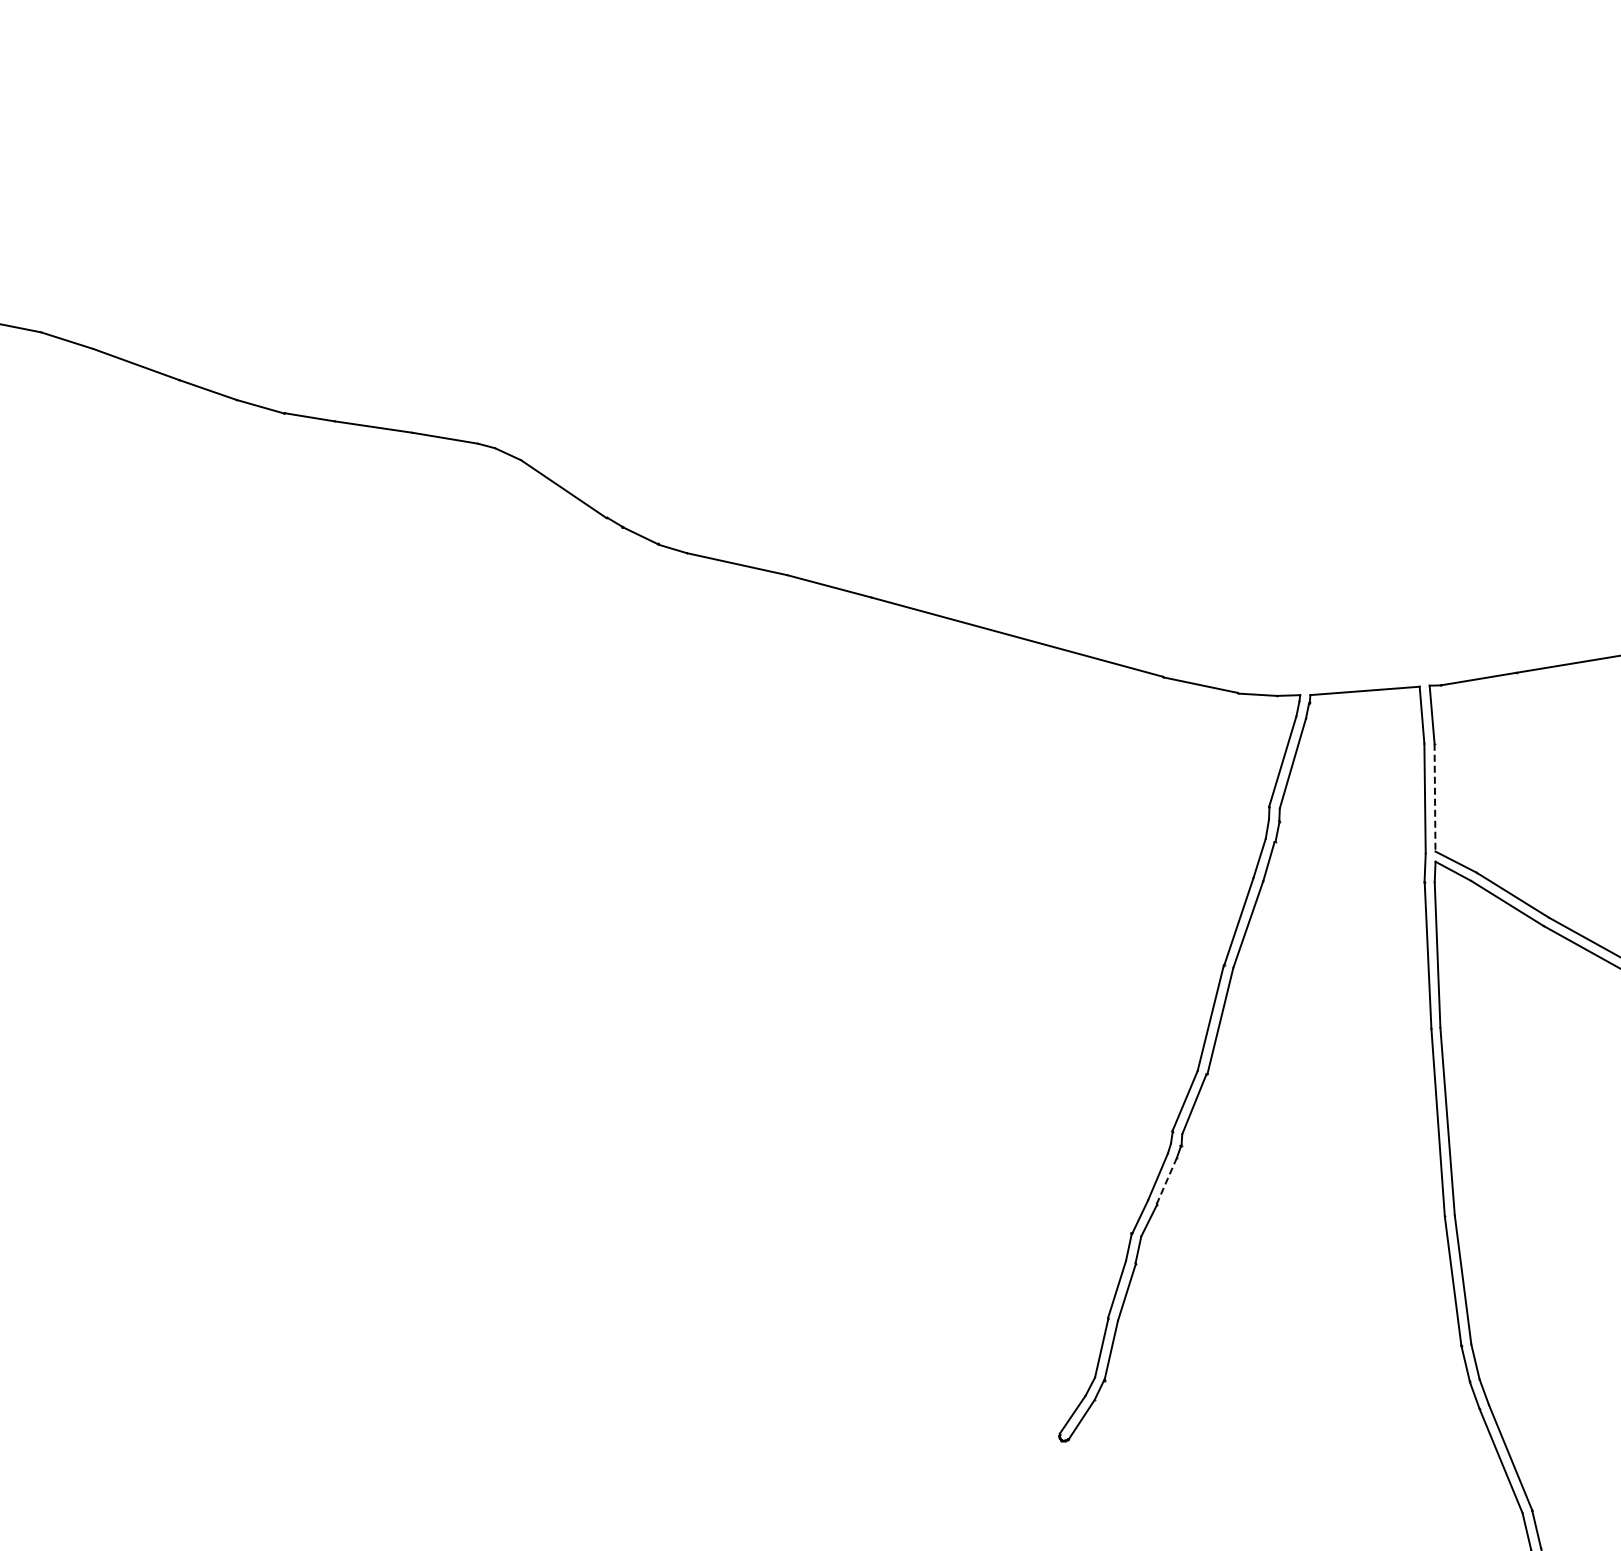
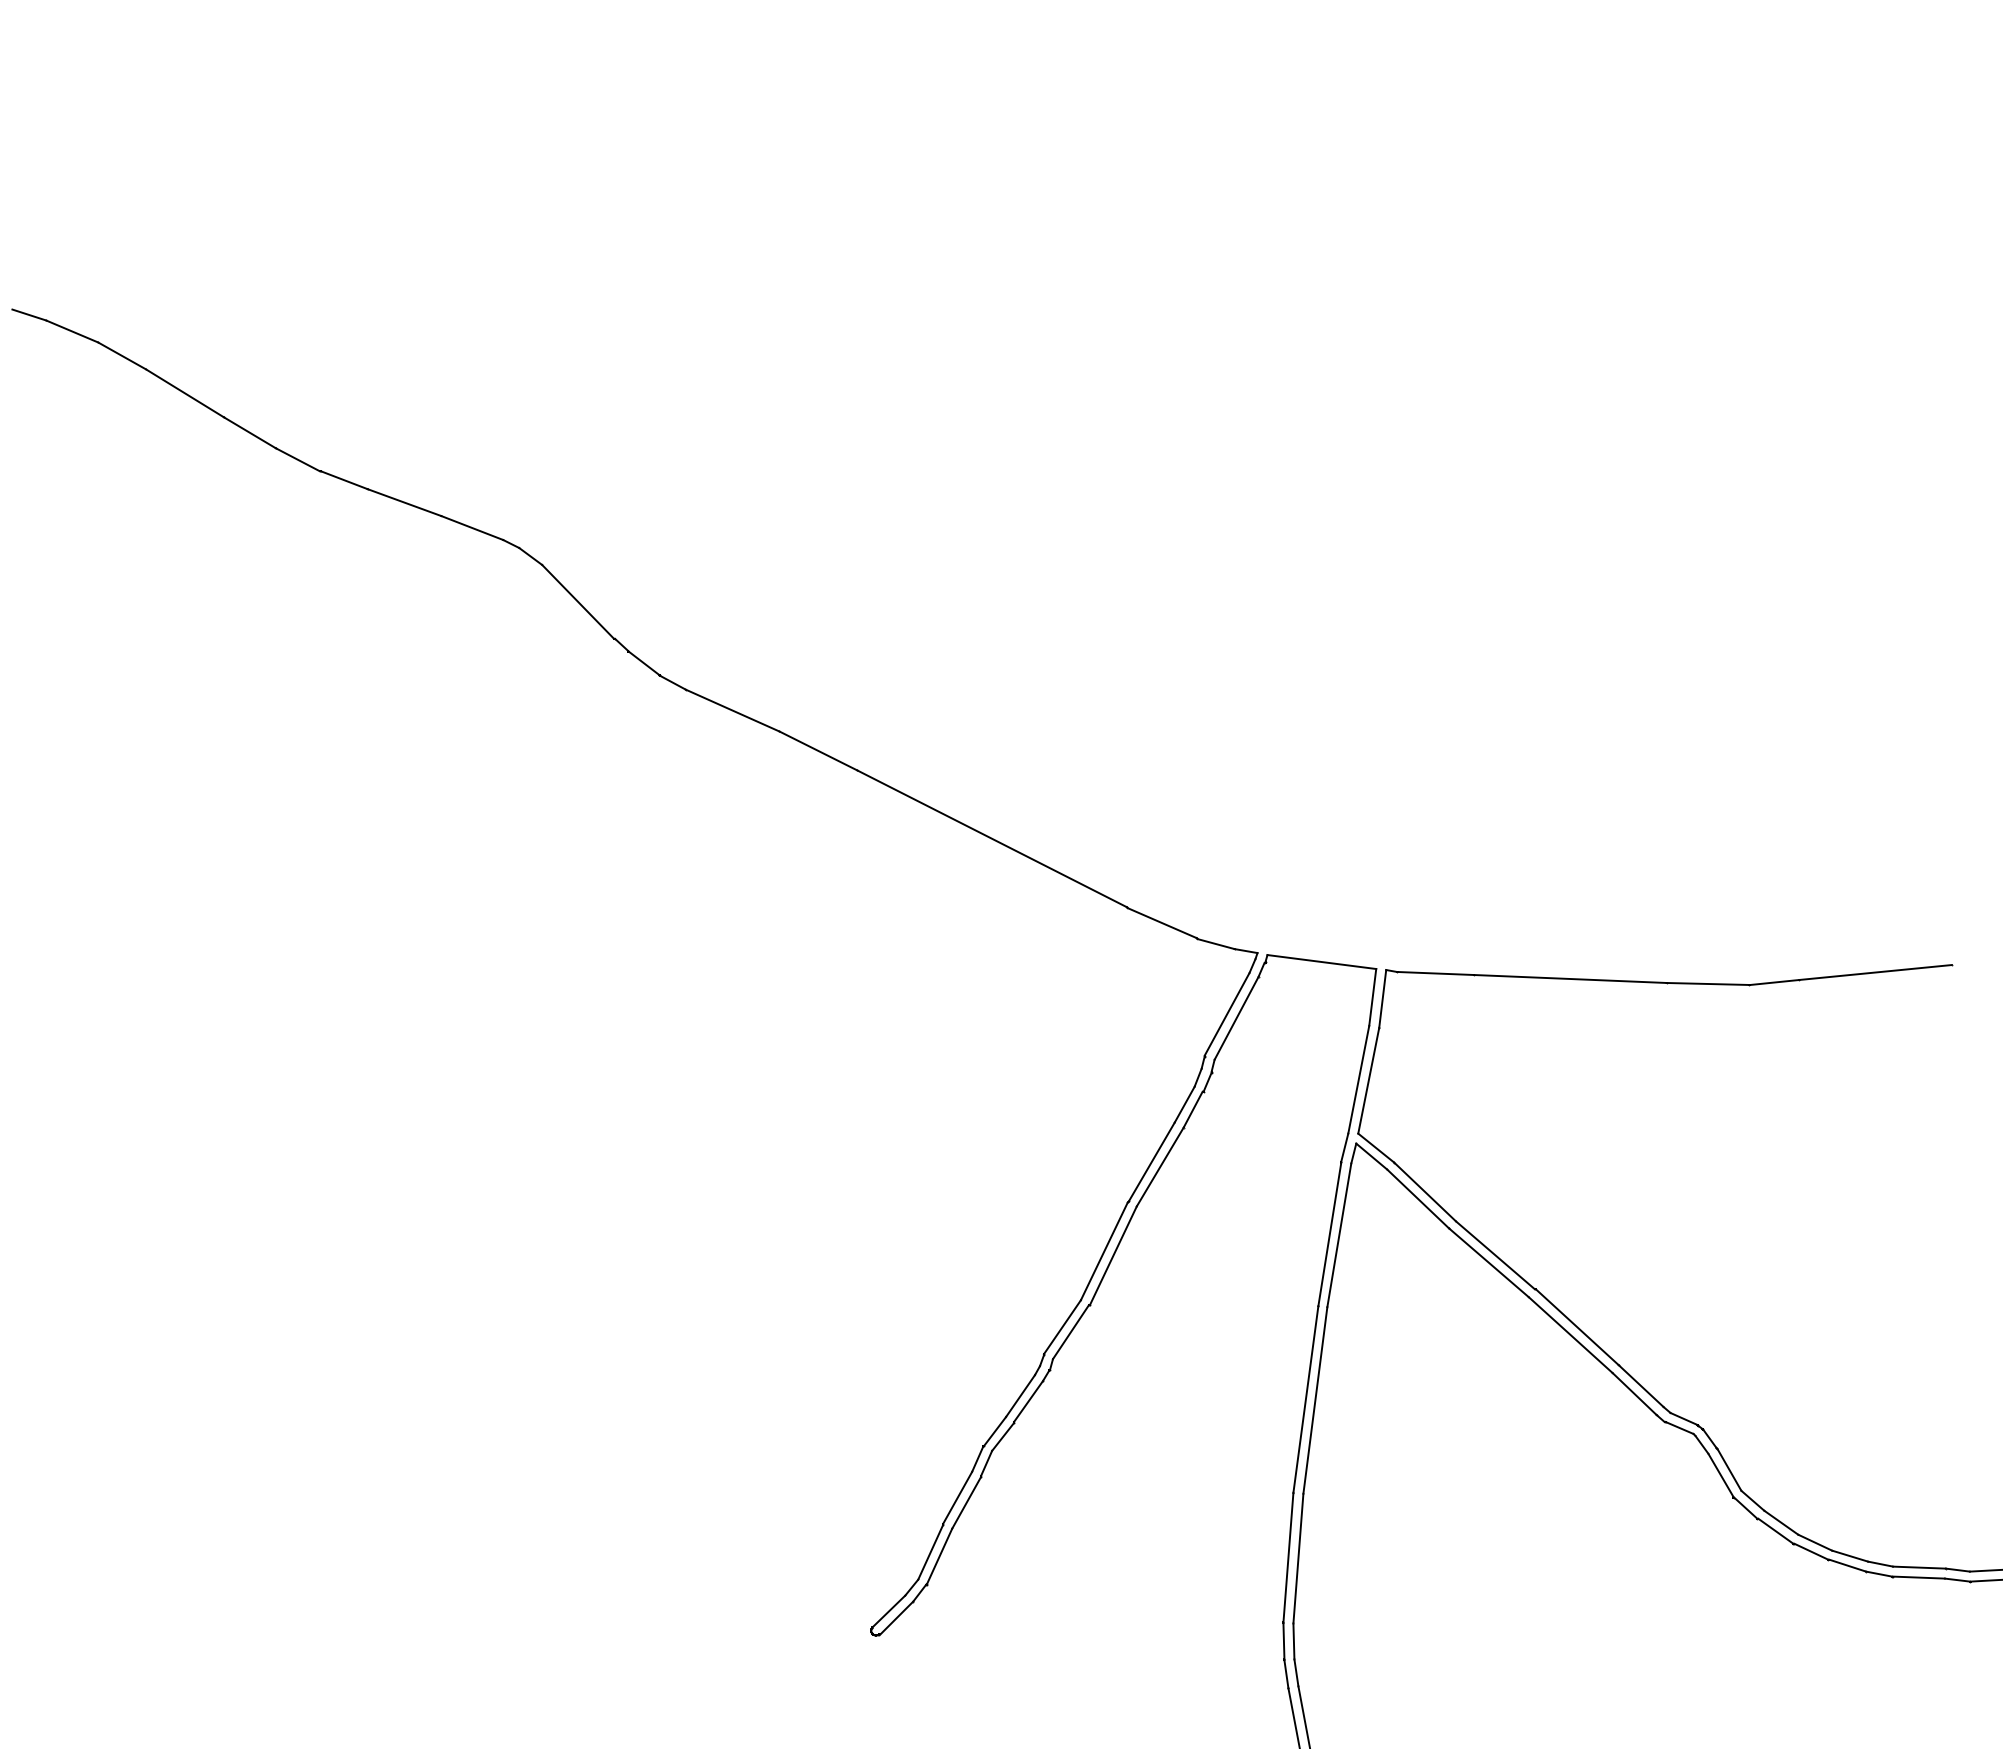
line: (1434, 797) -> (1368, 1080), dashed -> solid
line: (1166, 1180) -> (1028, 1401), dashed -> solid

